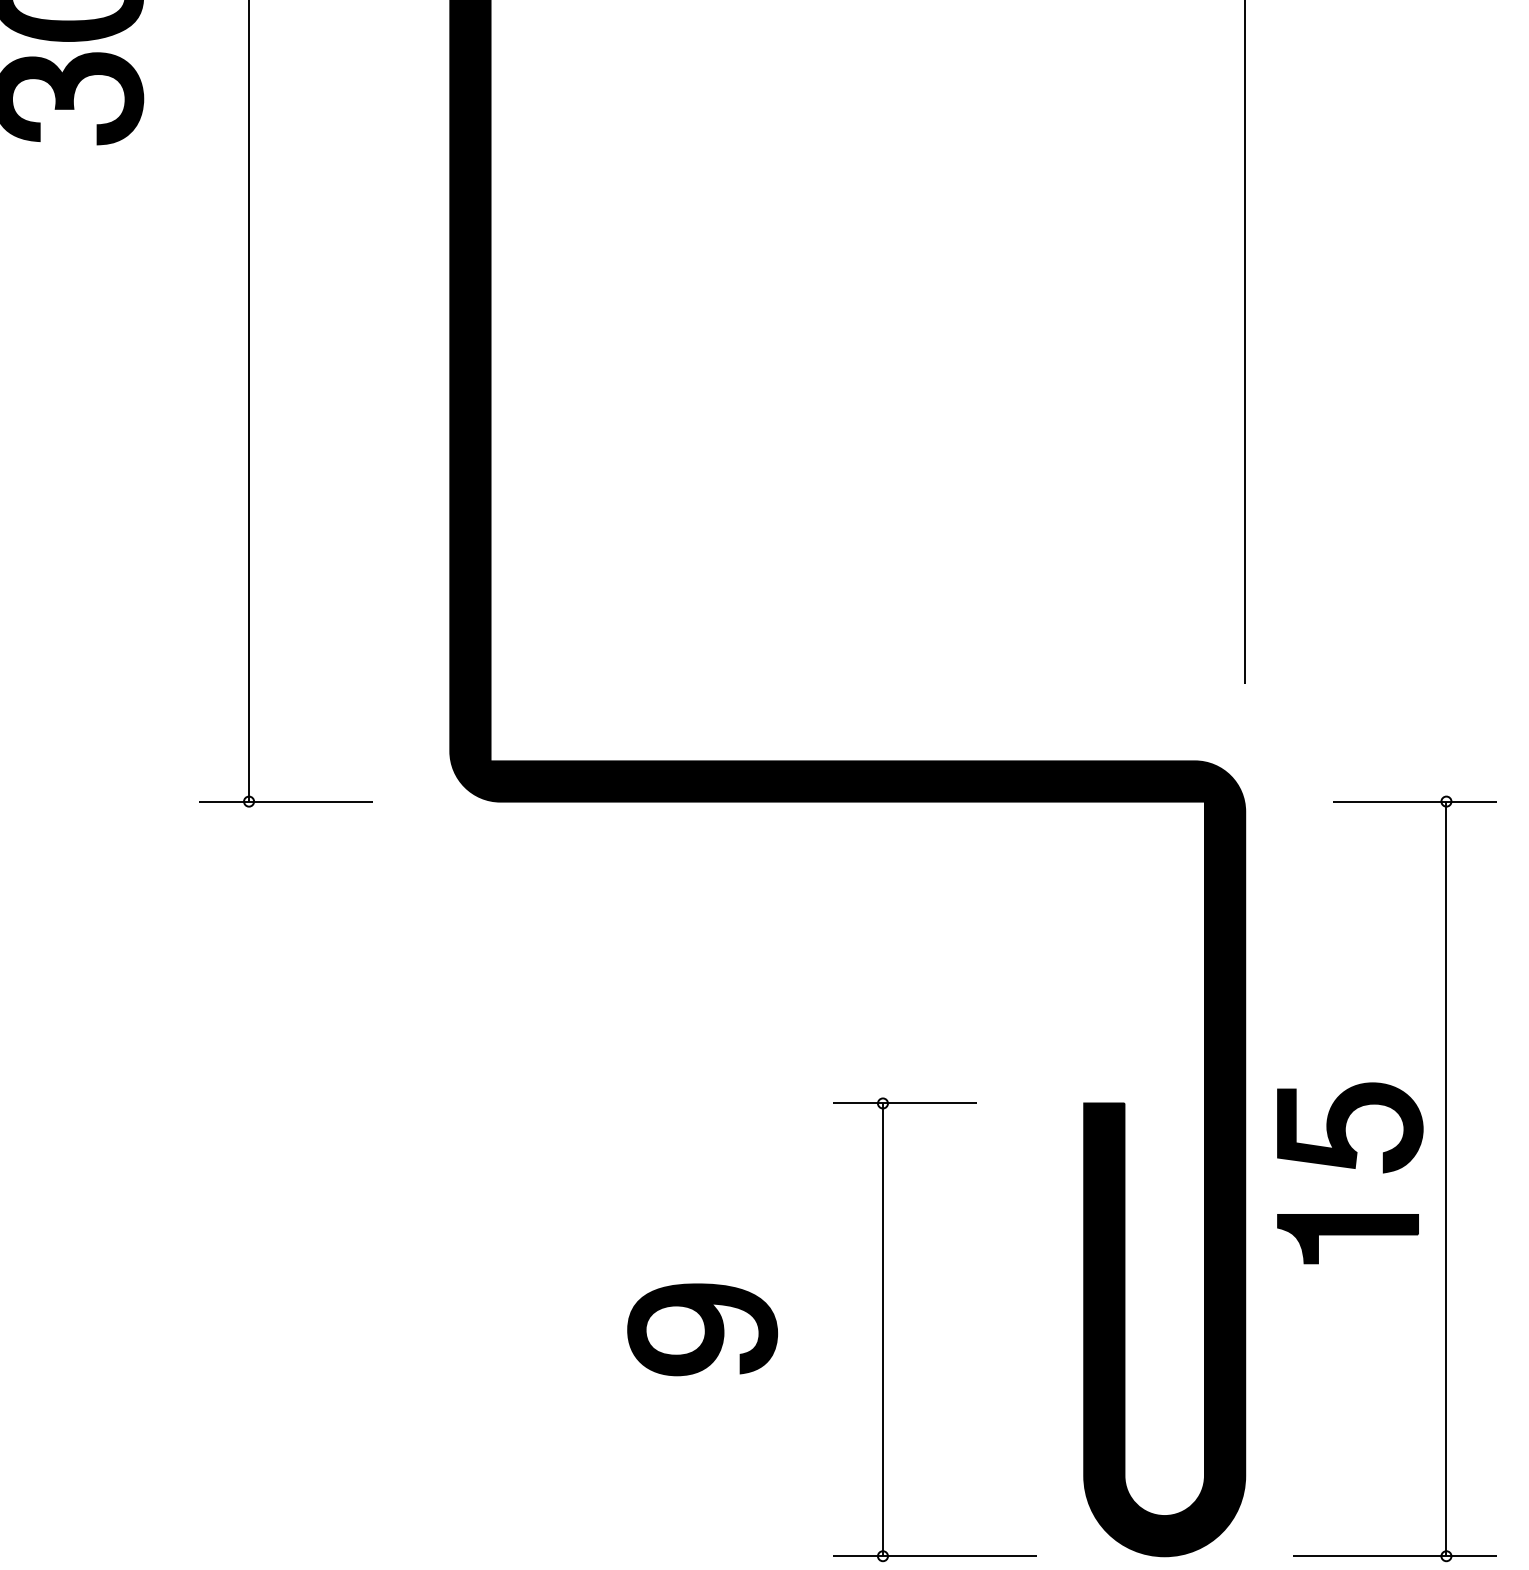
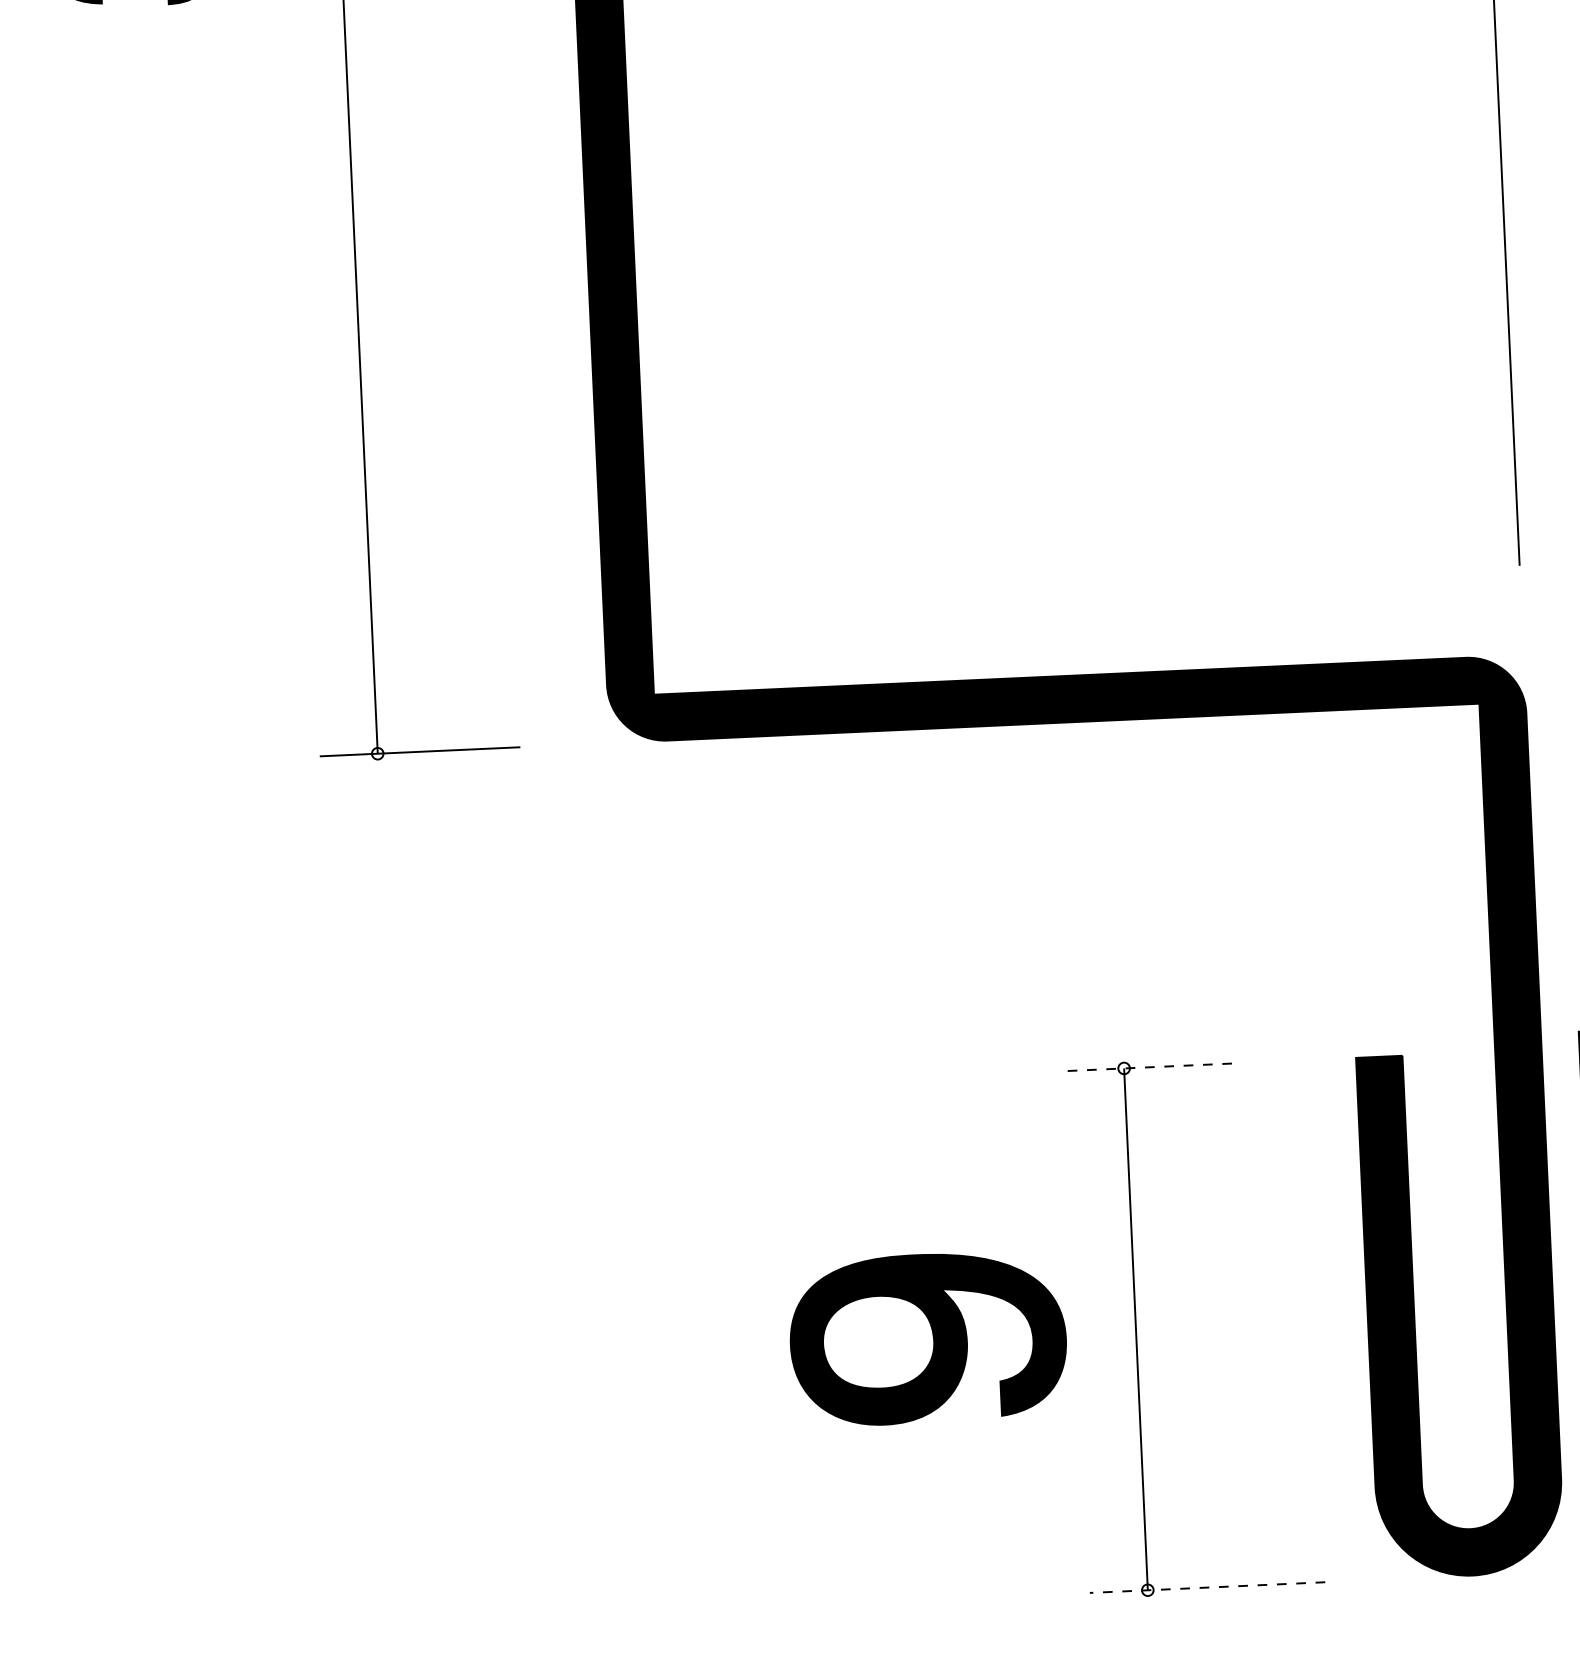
line: (904, 1103) -> (1148, 1067), solid -> dashed
part: (702, 1329) -> (927, 1338), size x1.6
line: (934, 1556) -> (1207, 1587), solid -> dashed

